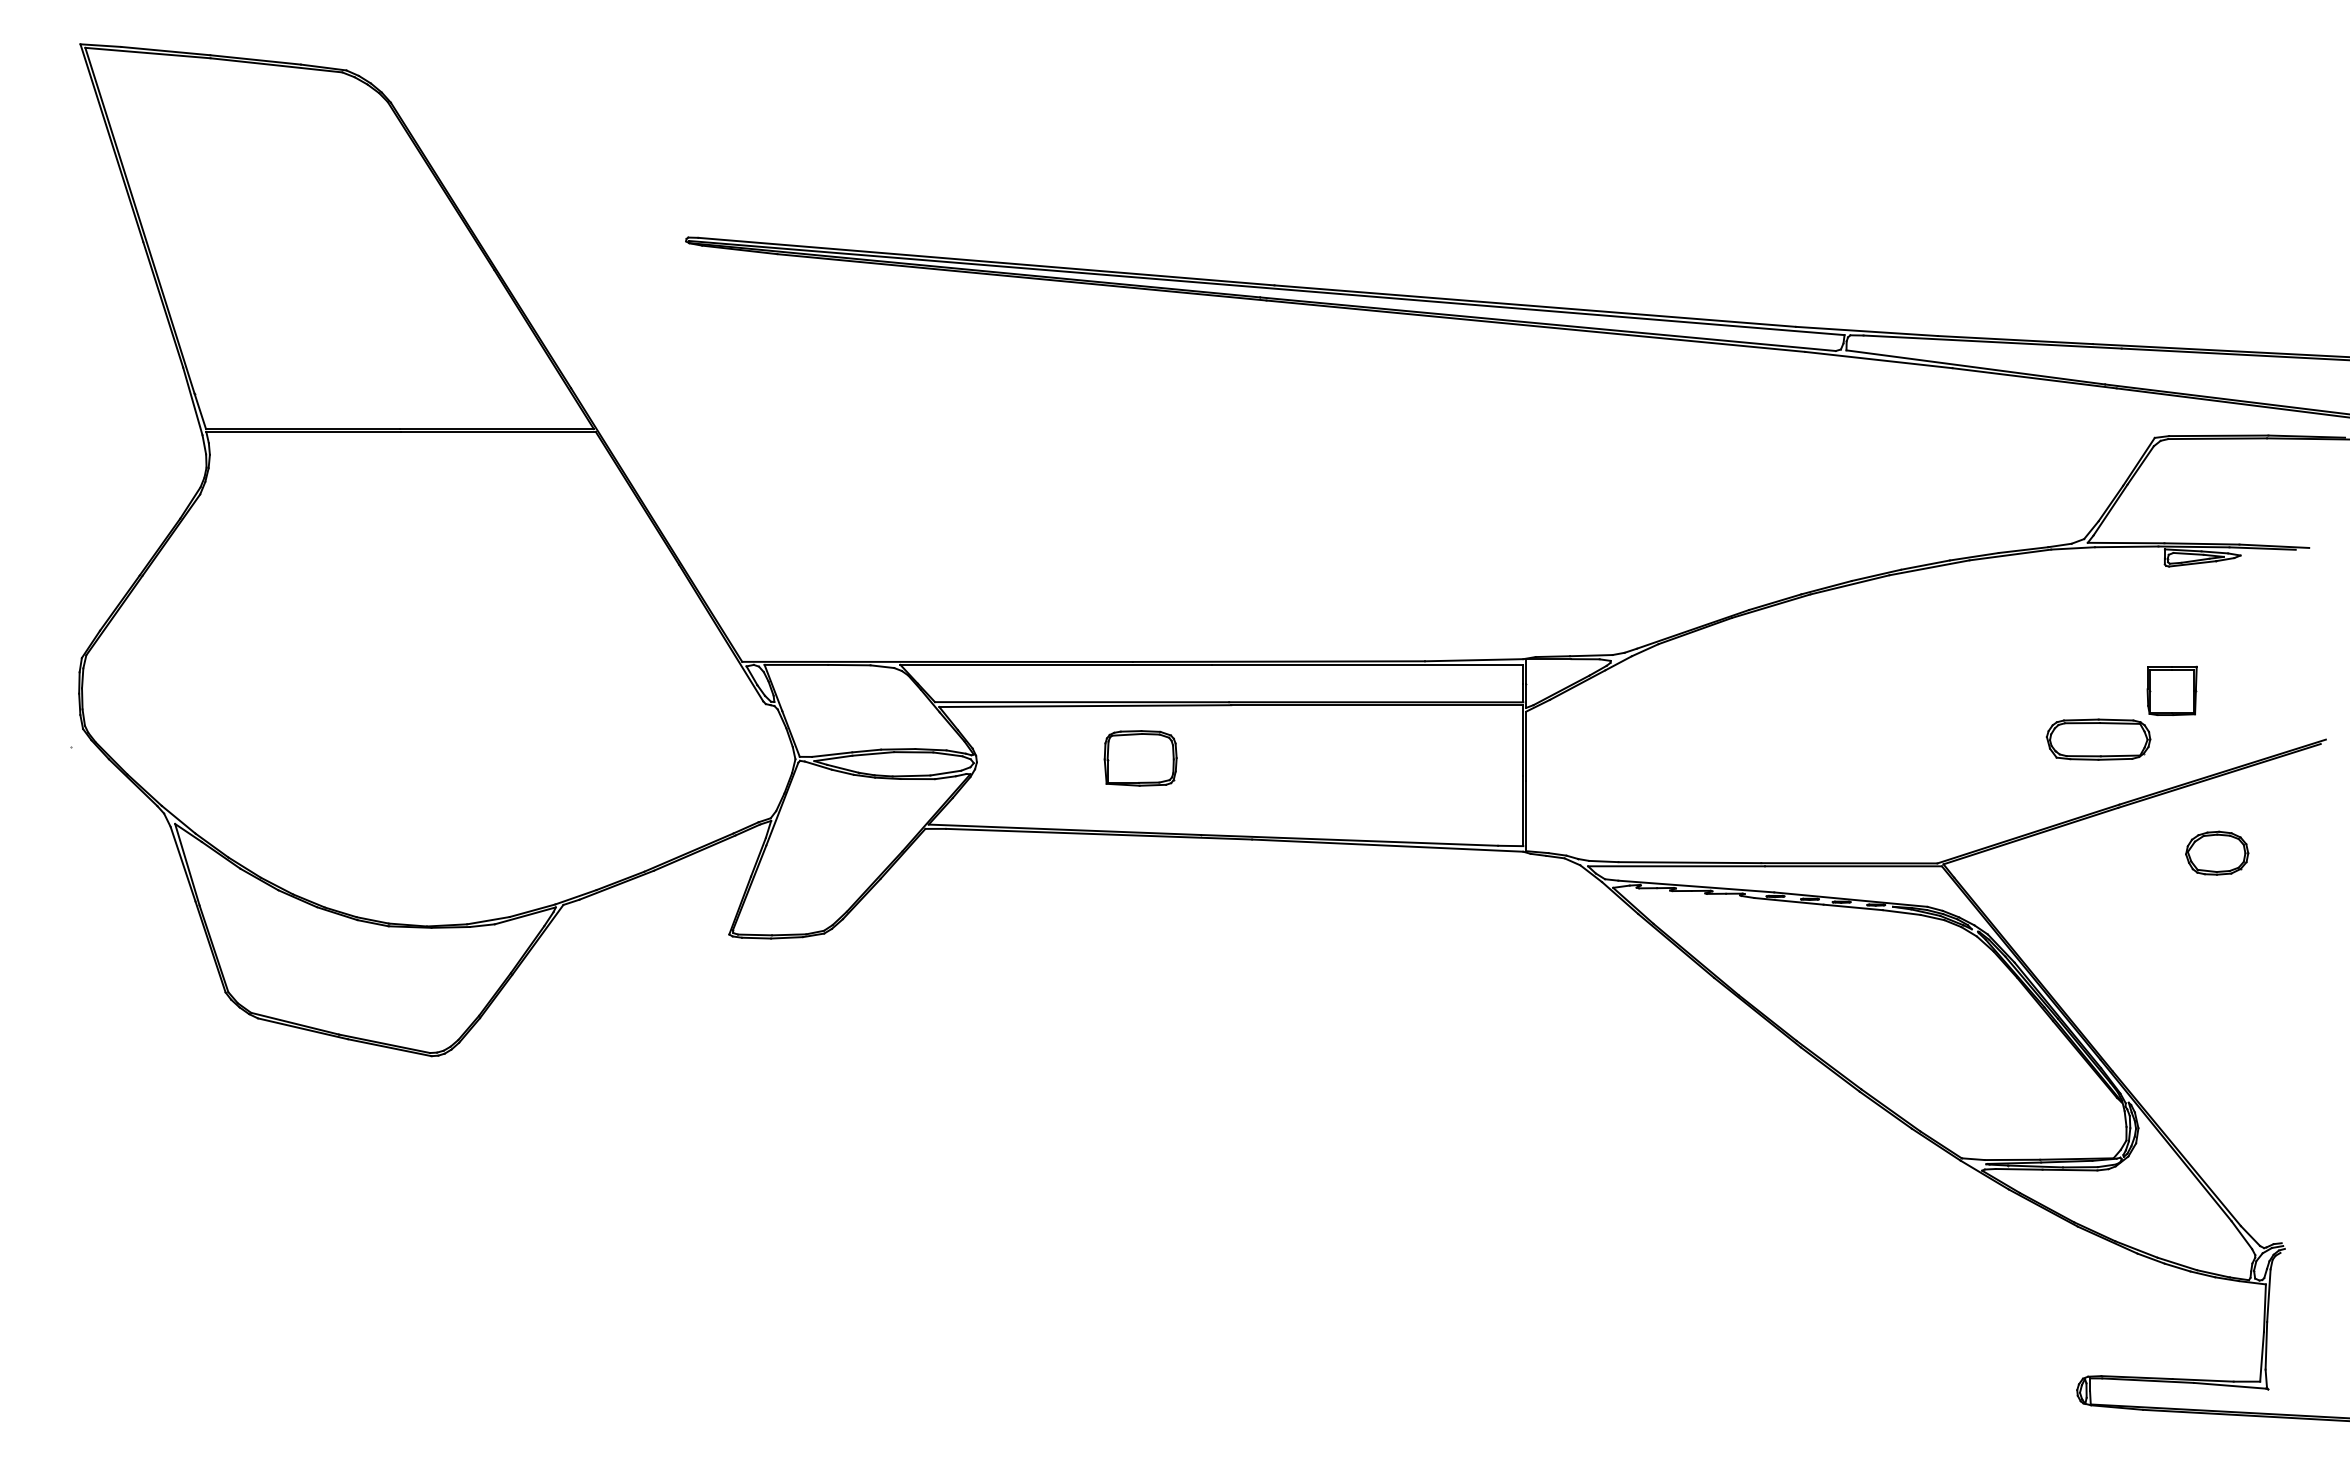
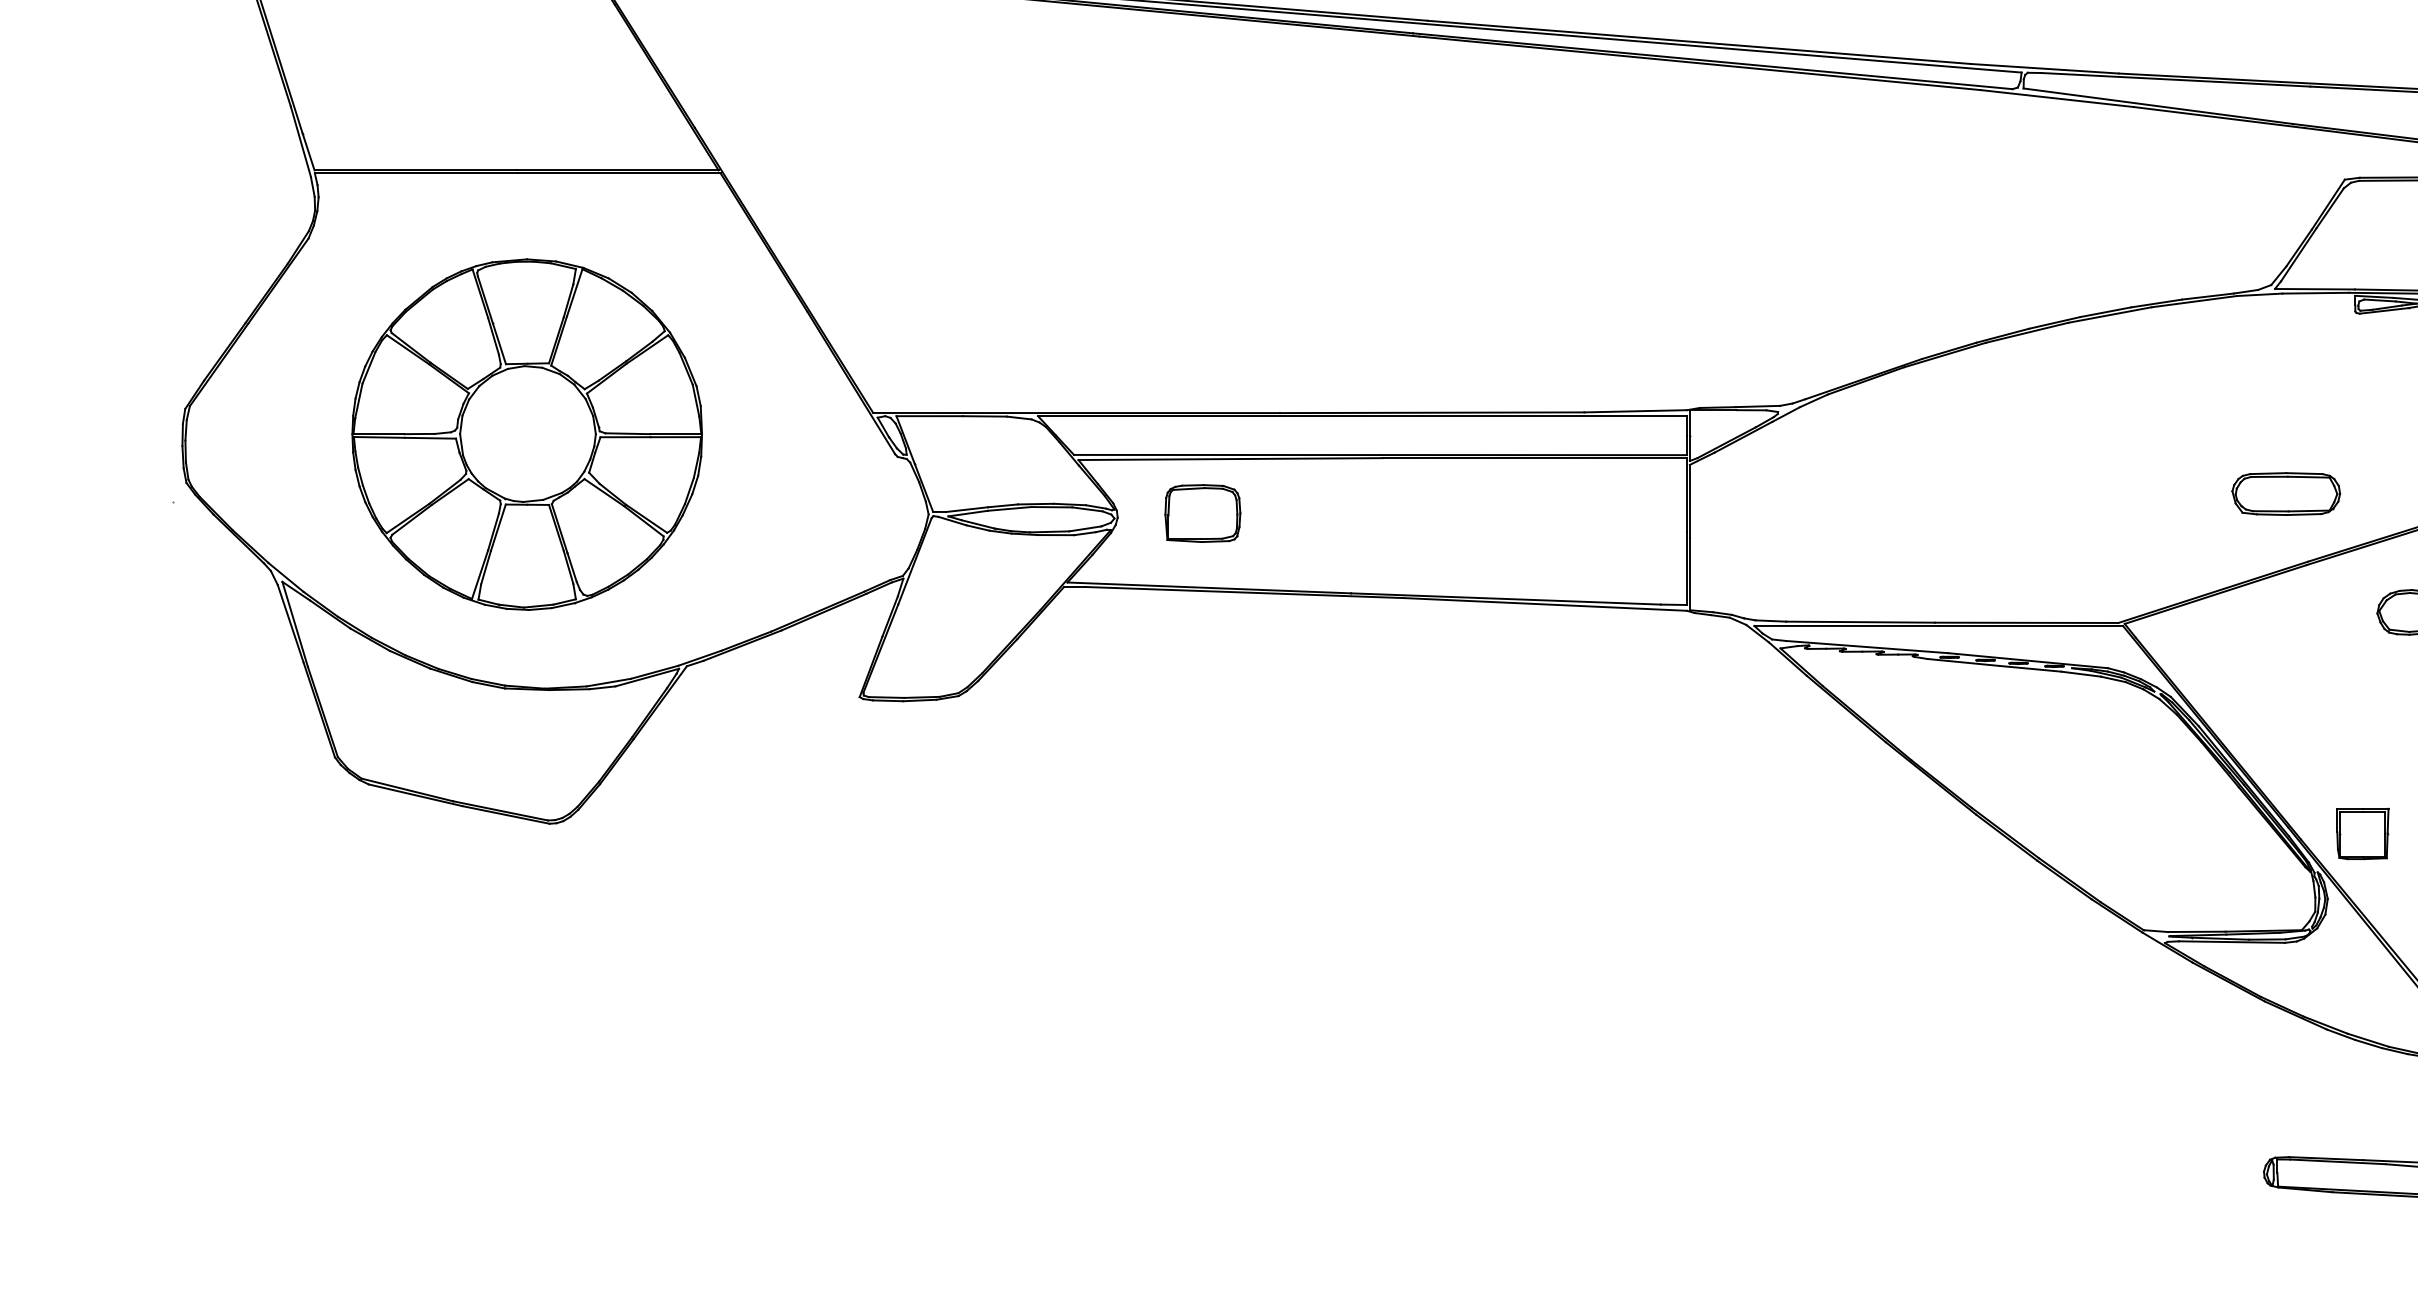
part: (409, 682) -> (526, 434), added
part: (2171, 690) -> (2362, 833), moved
part: (1140, 758) -> (1202, 513), moved

